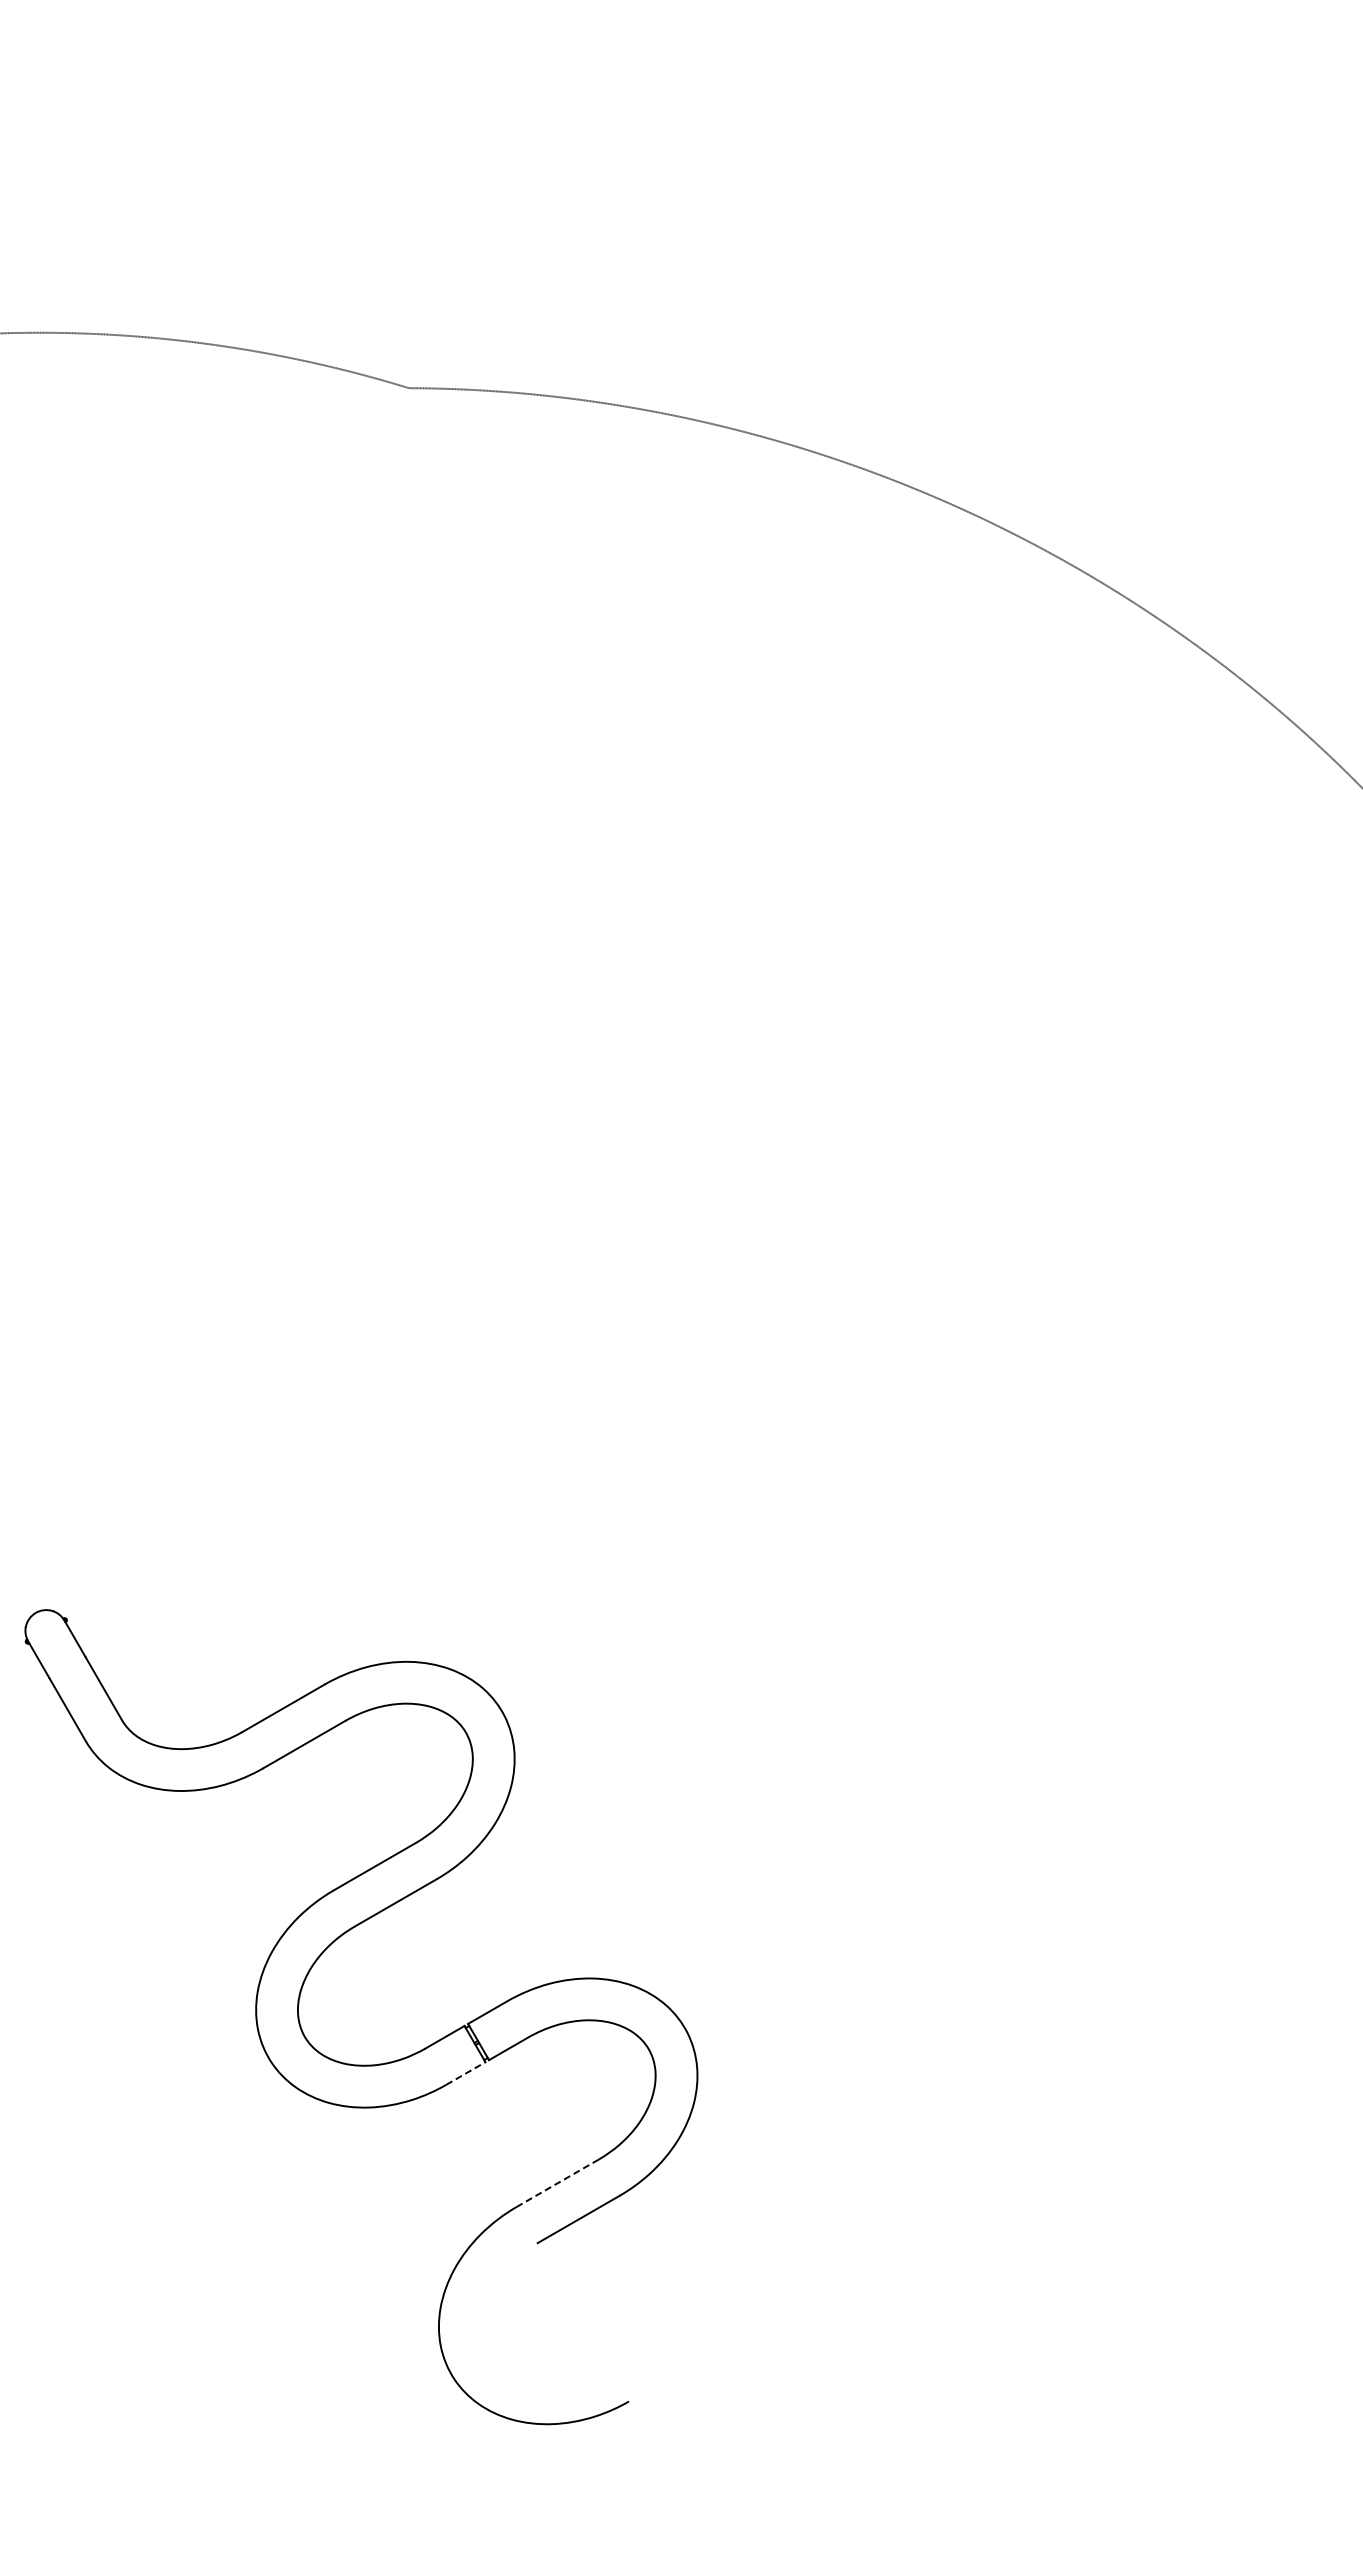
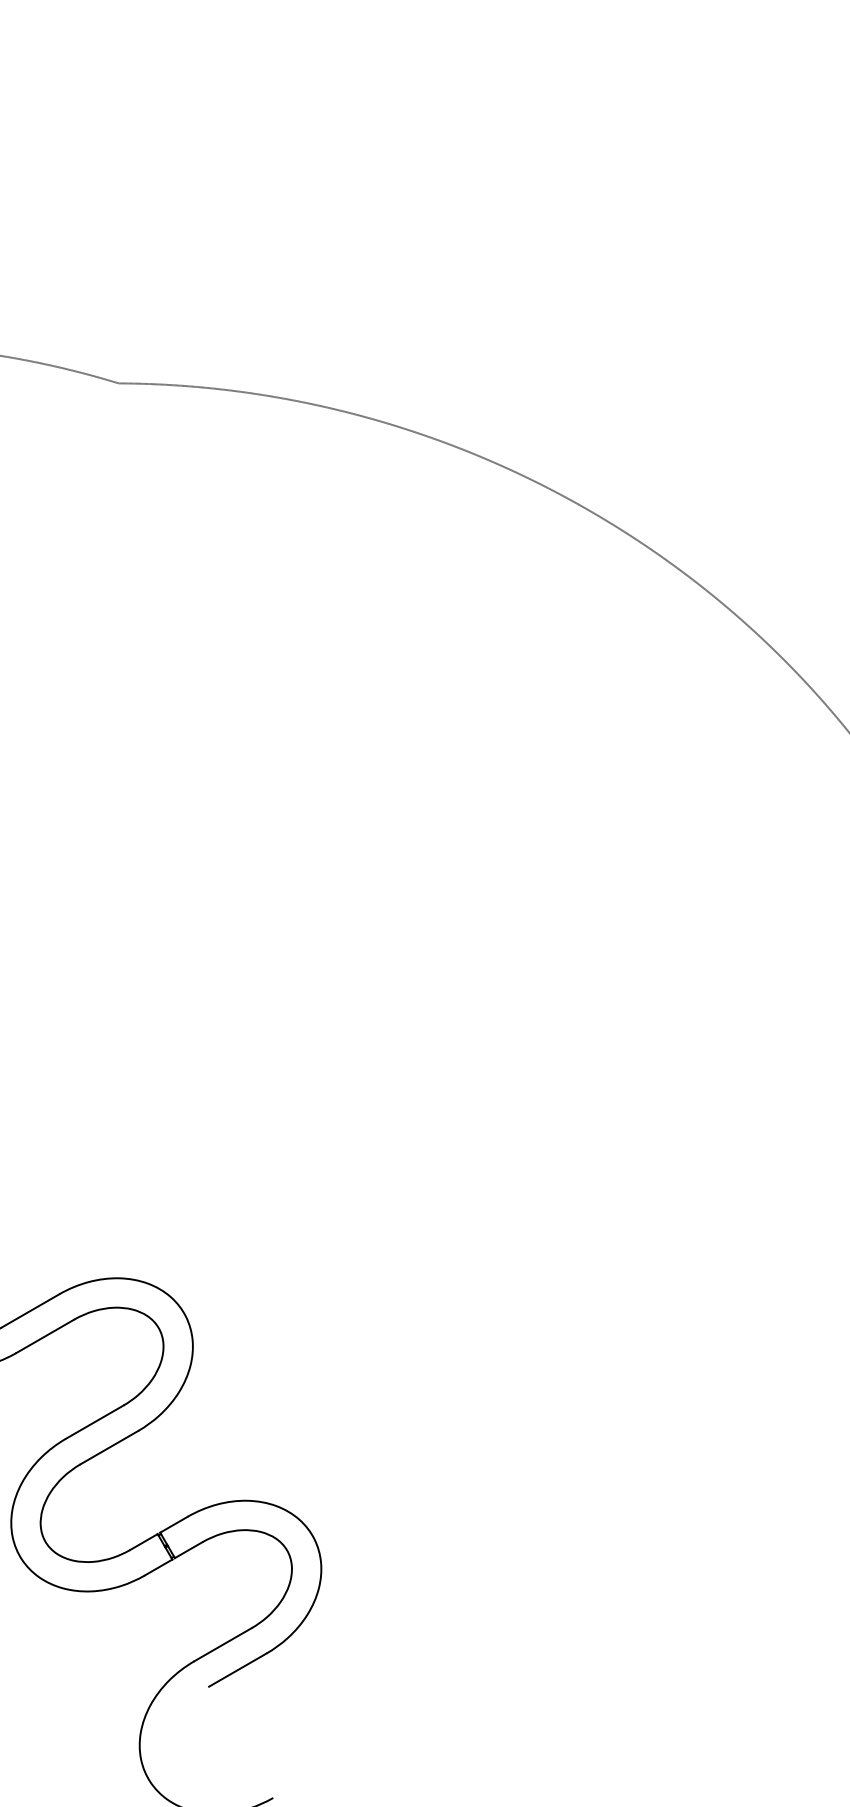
line: (465, 2073) -> (158, 1567), dashed -> solid
line: (557, 2183) -> (223, 1644), dashed -> solid

